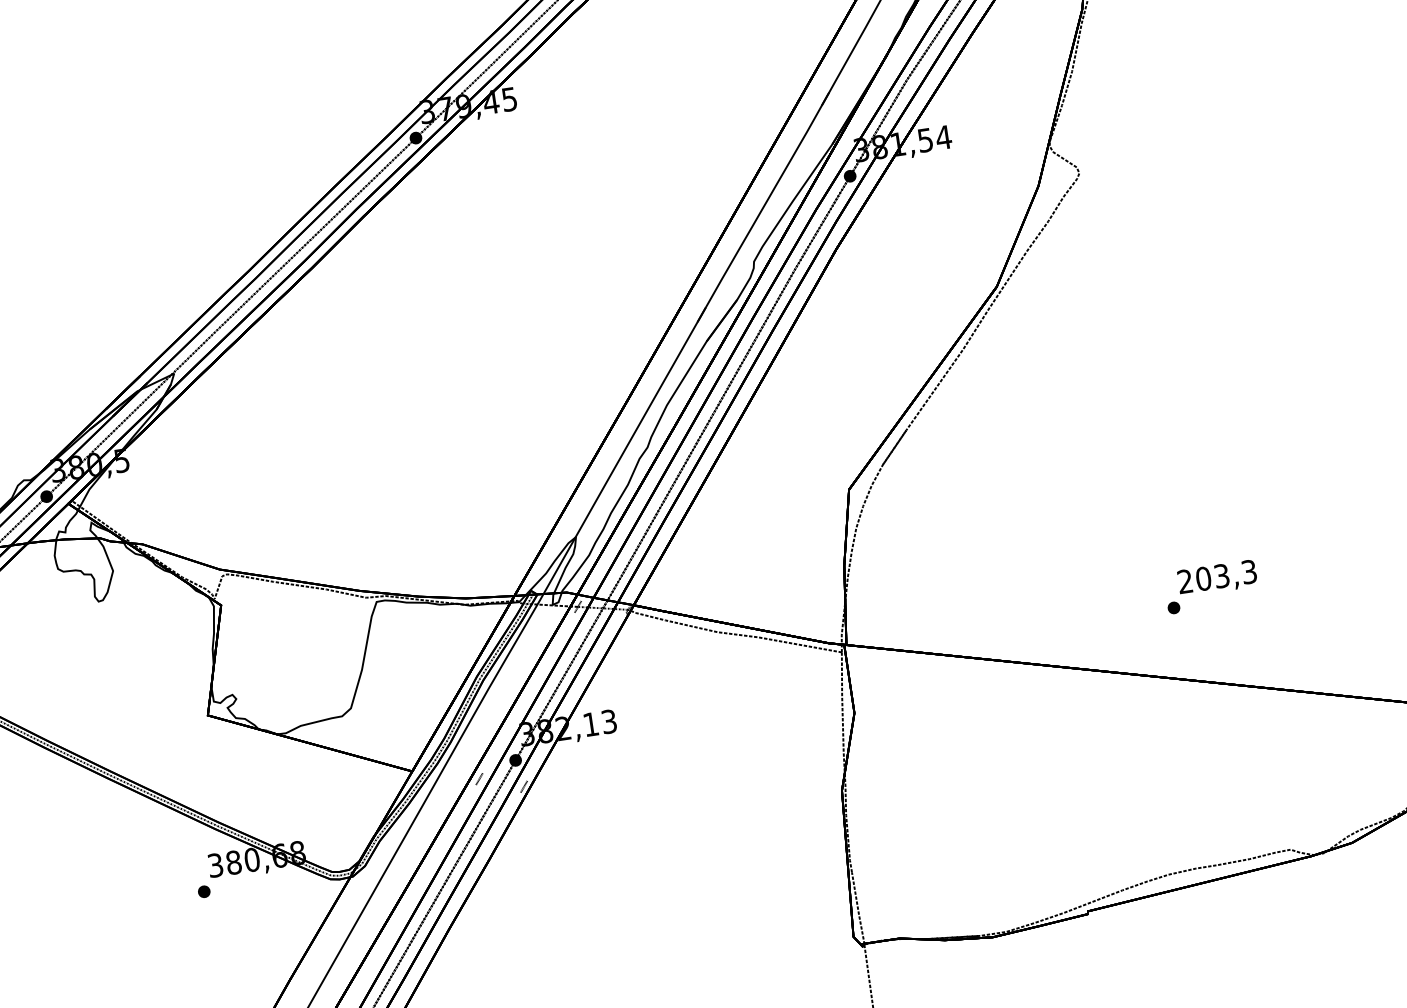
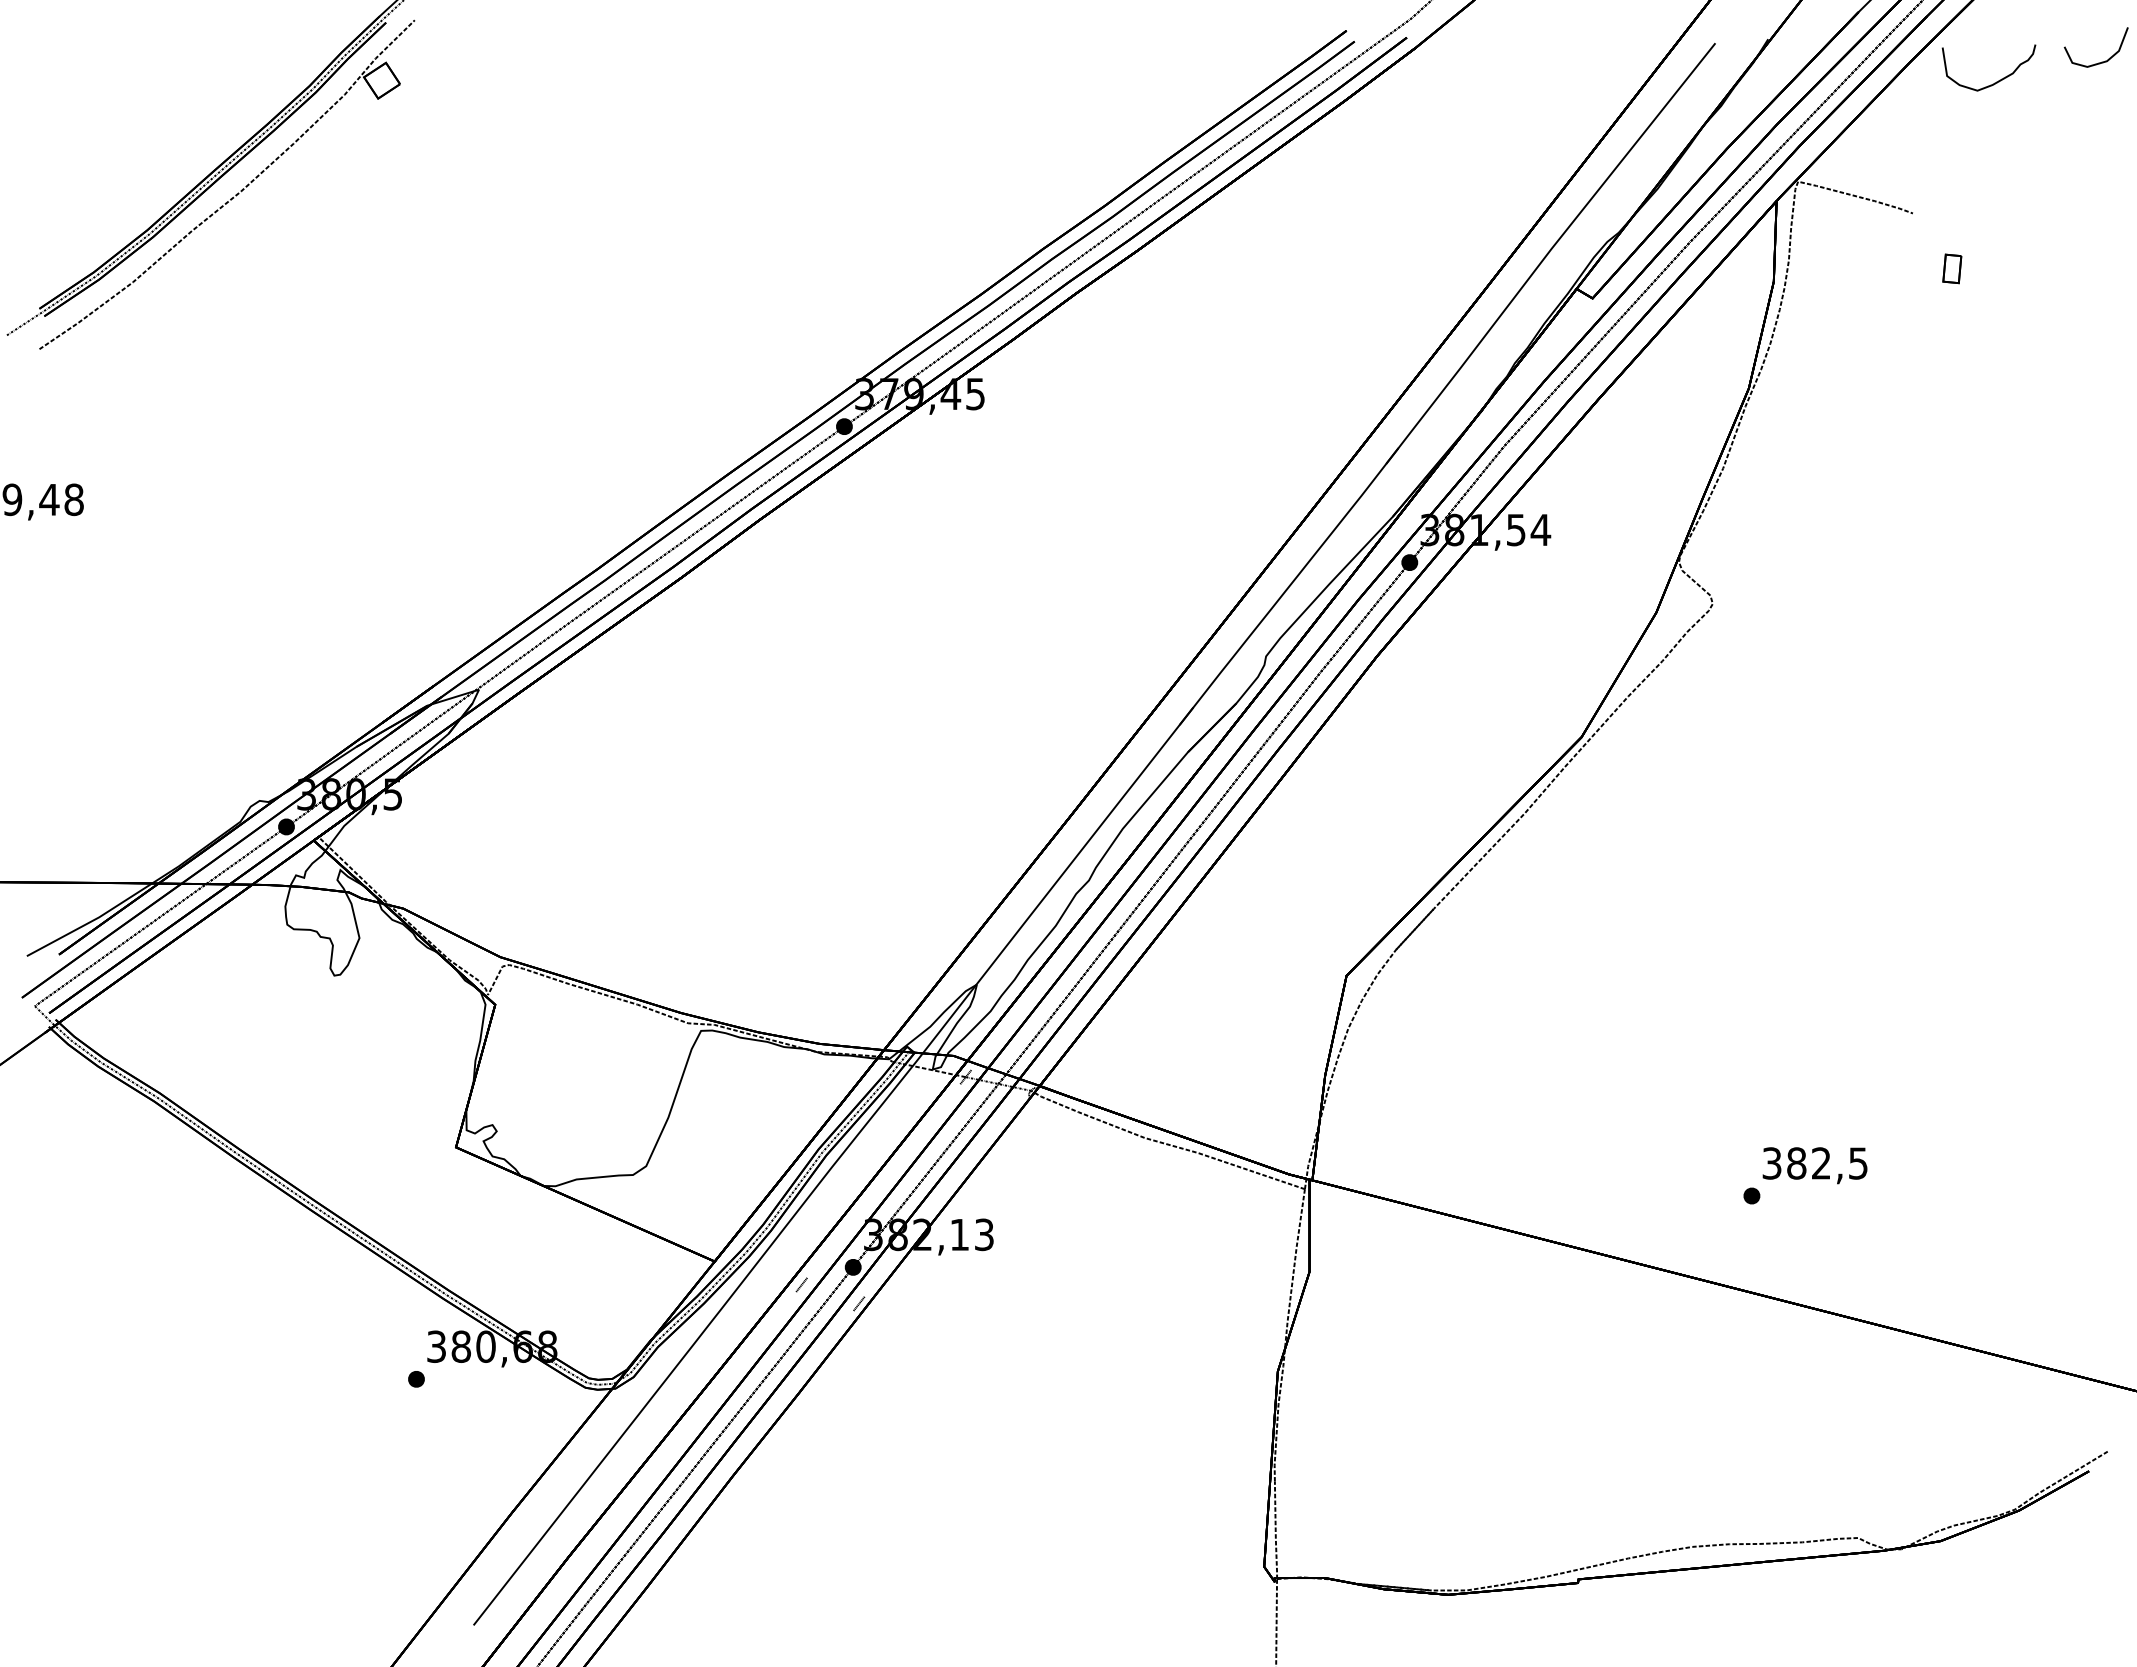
text: (1216, 576) -> (1814, 1163), 203,3 -> 382,5

